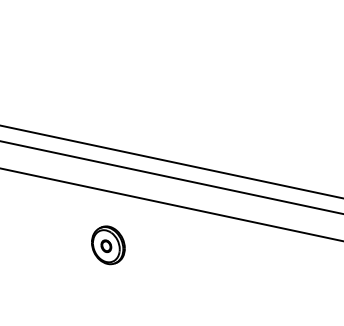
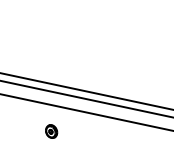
part: (108, 245) -> (51, 131), size x0.7

